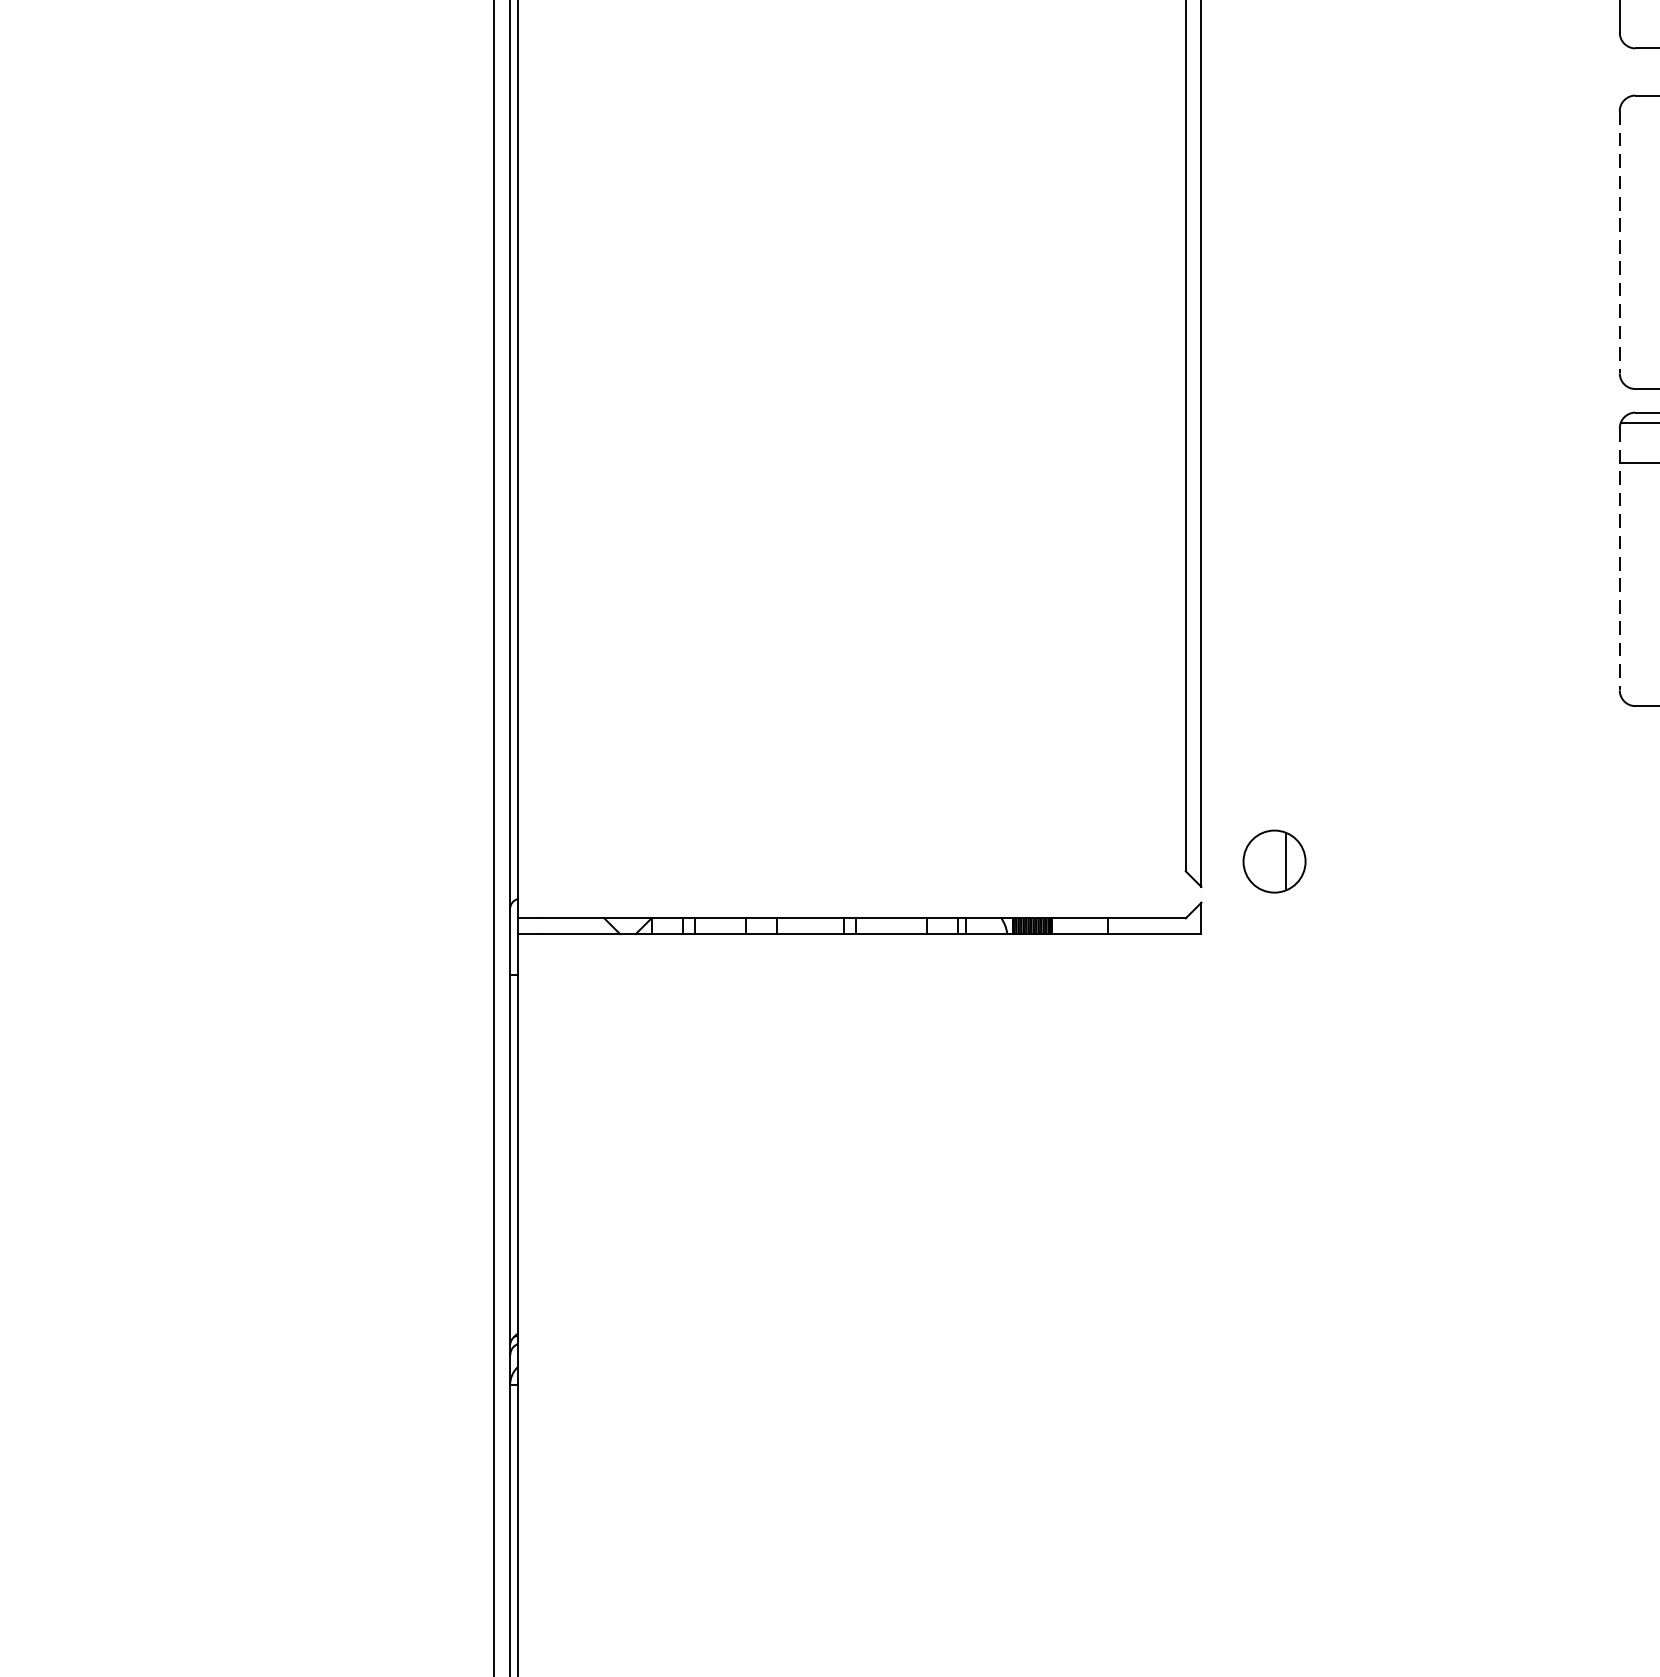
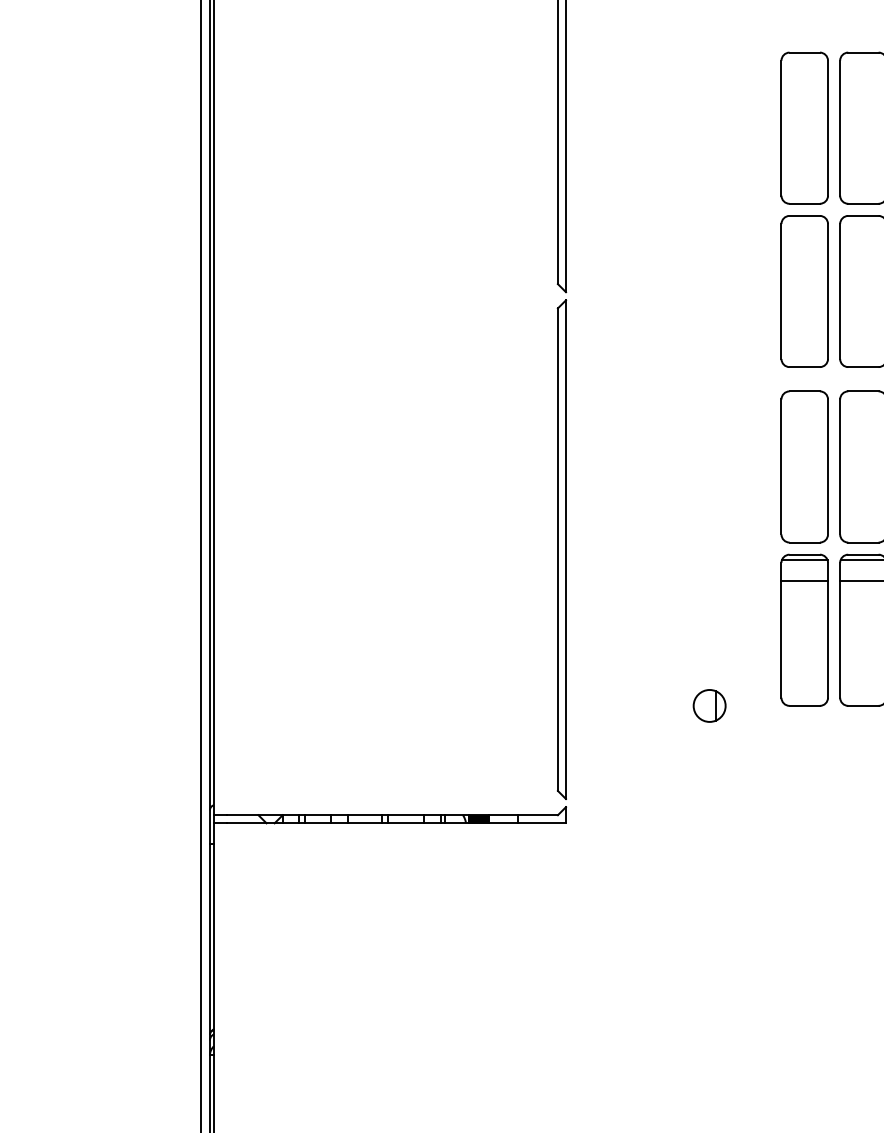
line: (1619, 243) -> (781, 467), dashed -> solid
line: (1619, 559) -> (781, 630), dashed -> solid
part: (1274, 860) -> (709, 705), moved

